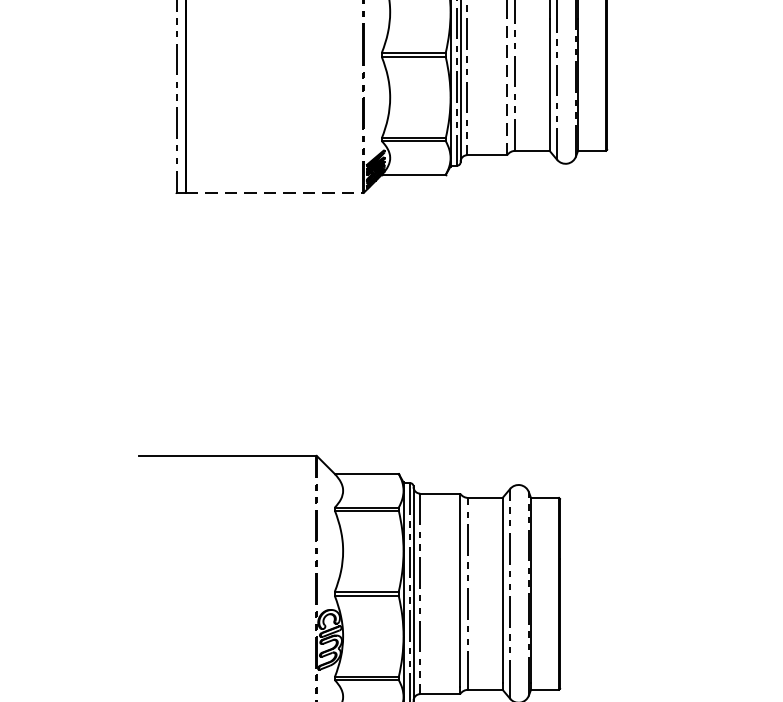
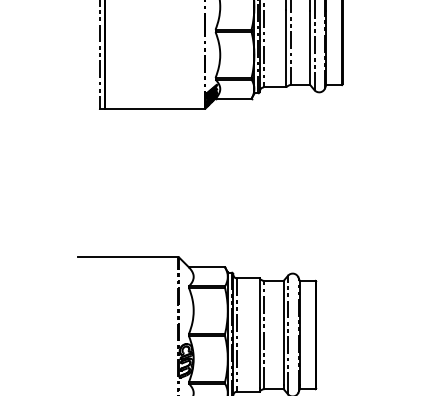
line: (507, 86) -> (286, 48), dashed -> solid
line: (273, 192) -> (154, 108), dashed -> solid

